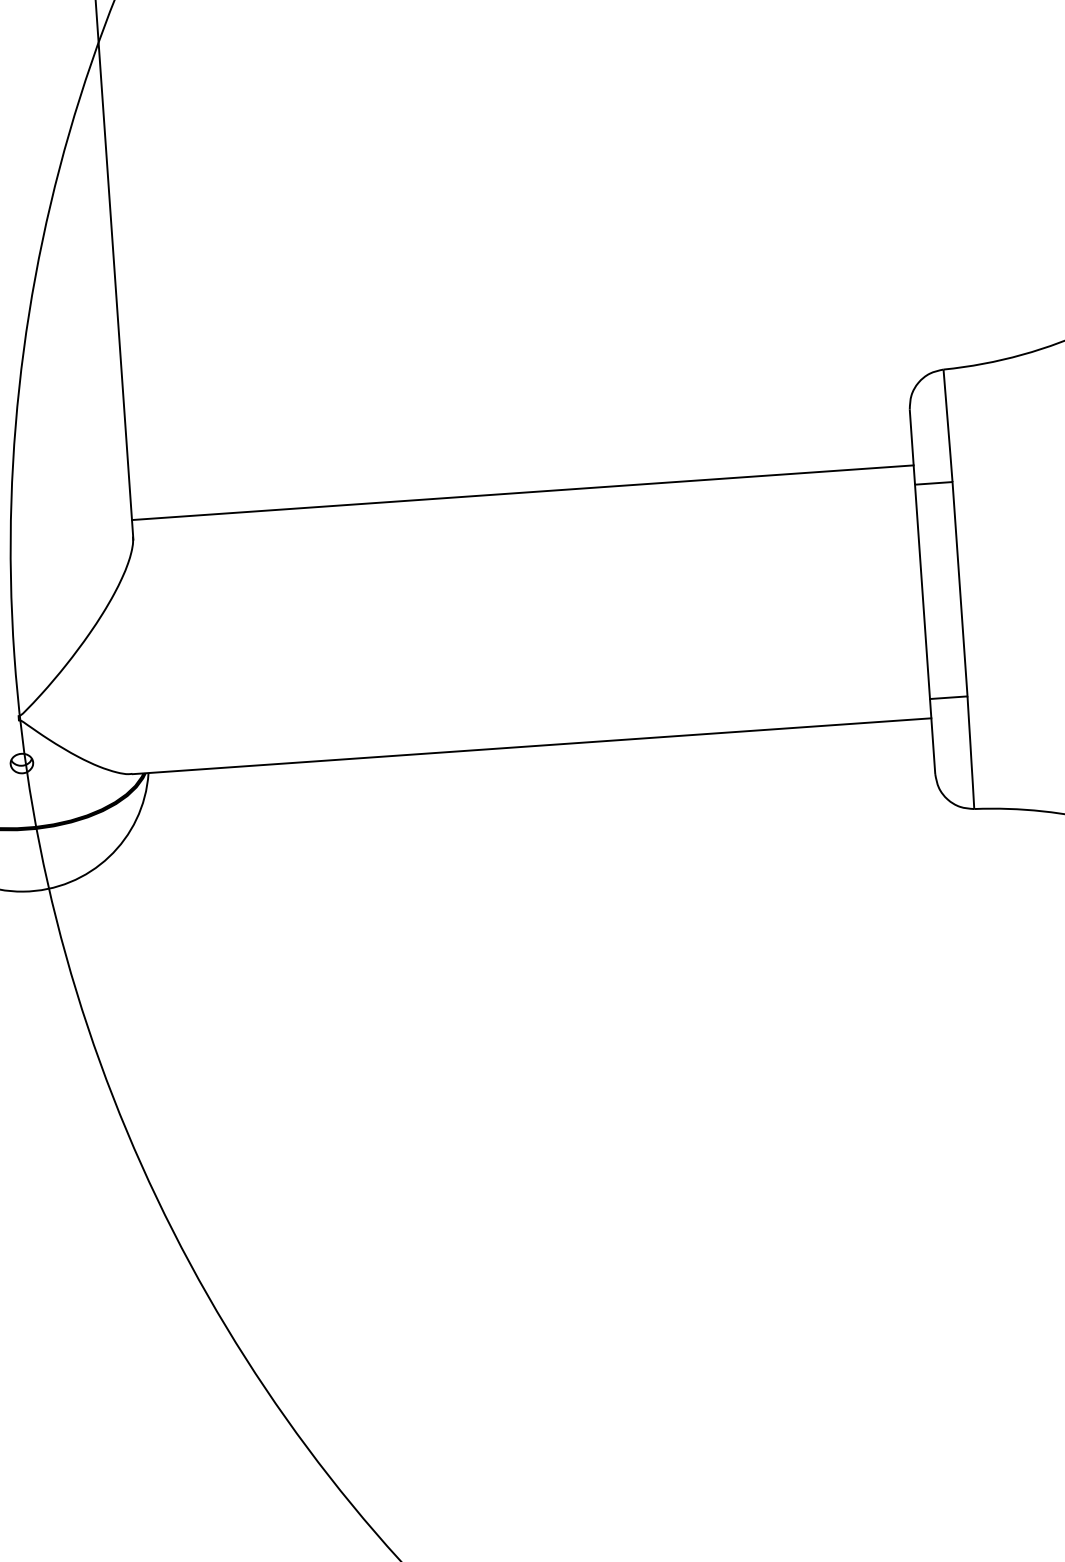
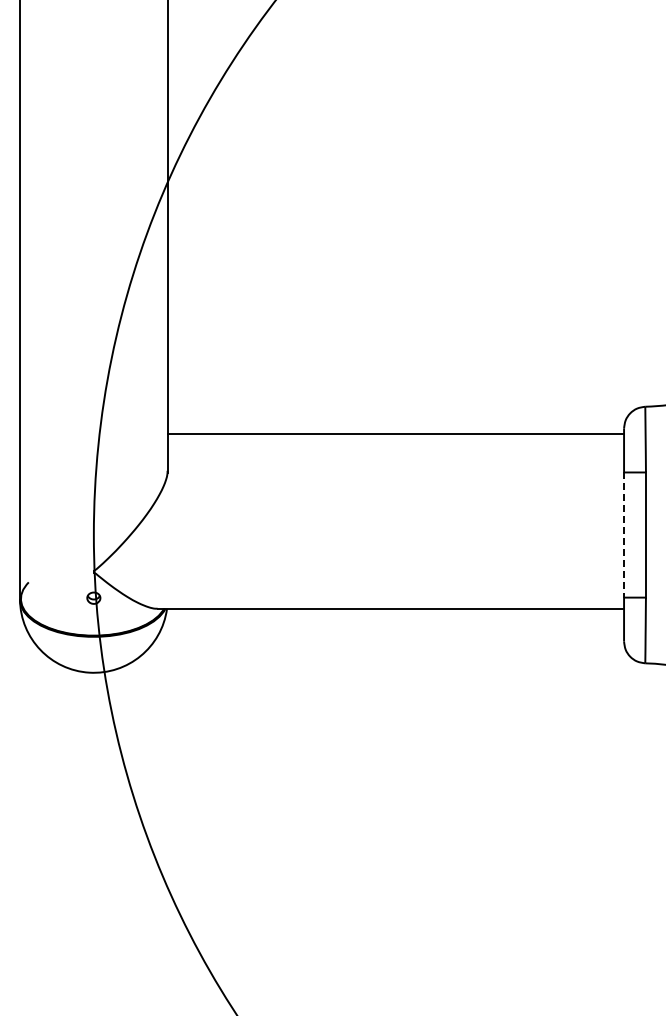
line: (522, 493) -> (395, 434), moved
line: (923, 592) -> (624, 535), solid -> dashed

